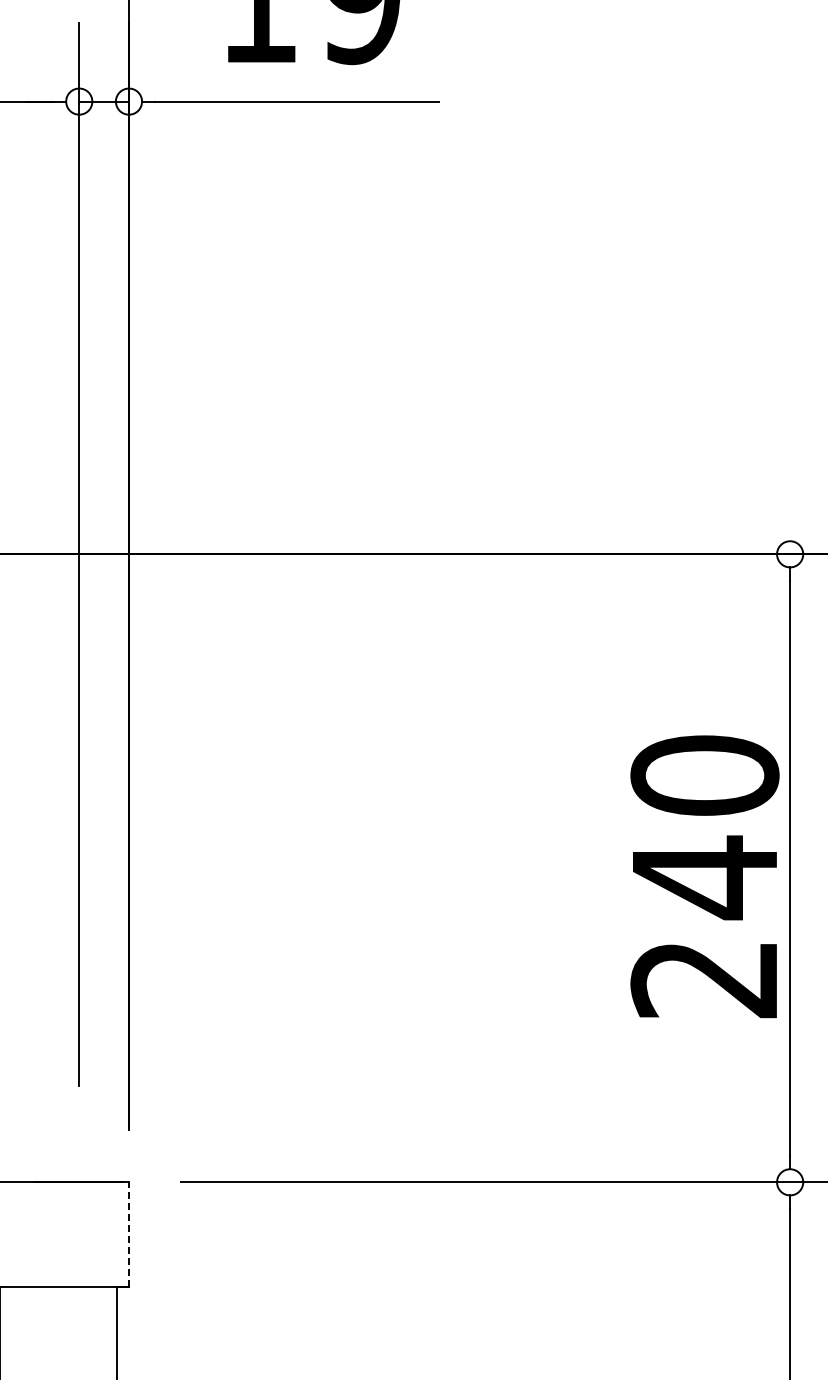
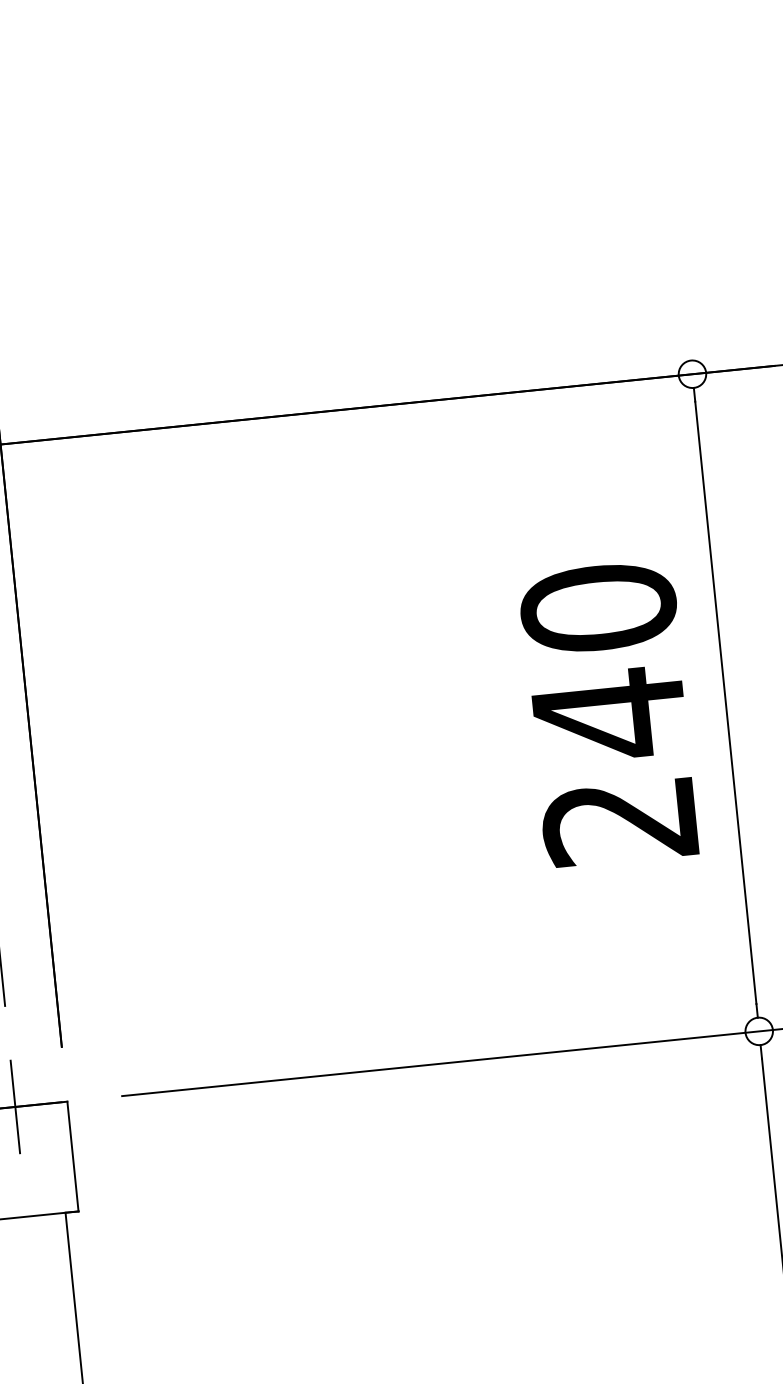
text: (704, 876) -> (608, 713), moved
line: (79, 1182) -> (15, 1107), added
line: (128, 1234) -> (72, 1156), dashed -> solid

